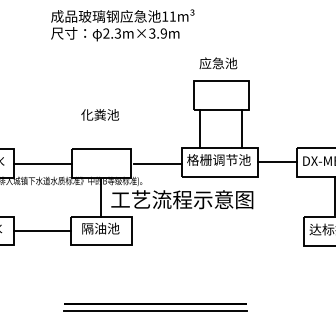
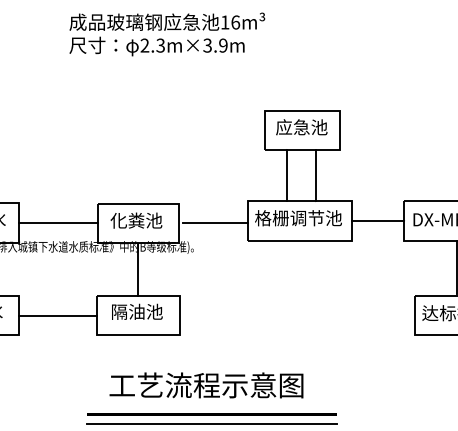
text: (172, 16) -> (235, 22), 11m³ -> 16m³
text: (218, 63) -> (301, 127), moved
text: (100, 114) -> (136, 220), moved
line: (199, 128) -> (286, 175), moved
line: (241, 128) -> (315, 175), moved
text: (182, 199) -> (206, 385), moved

